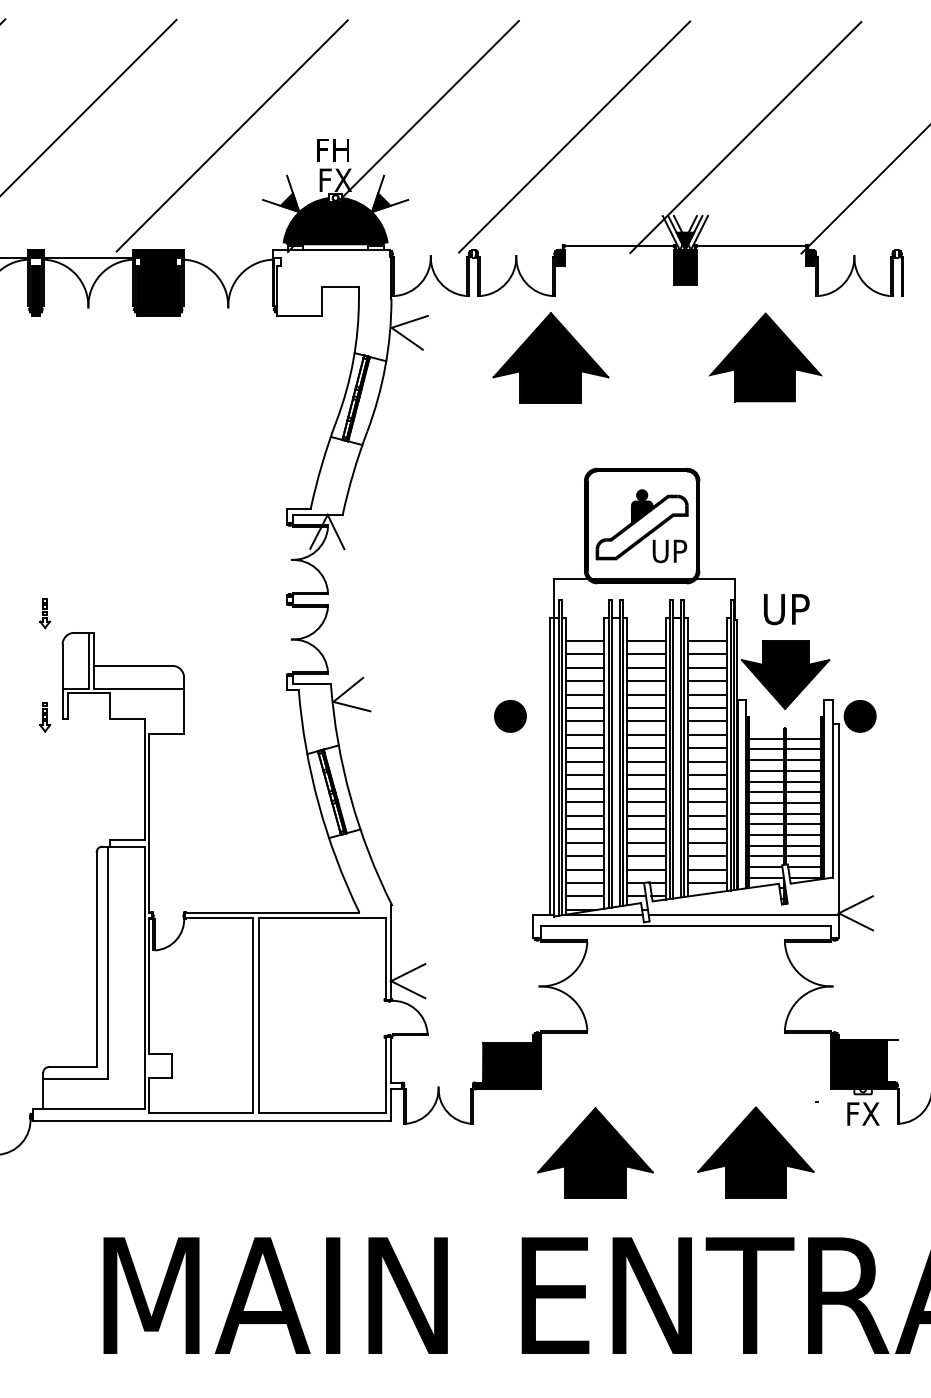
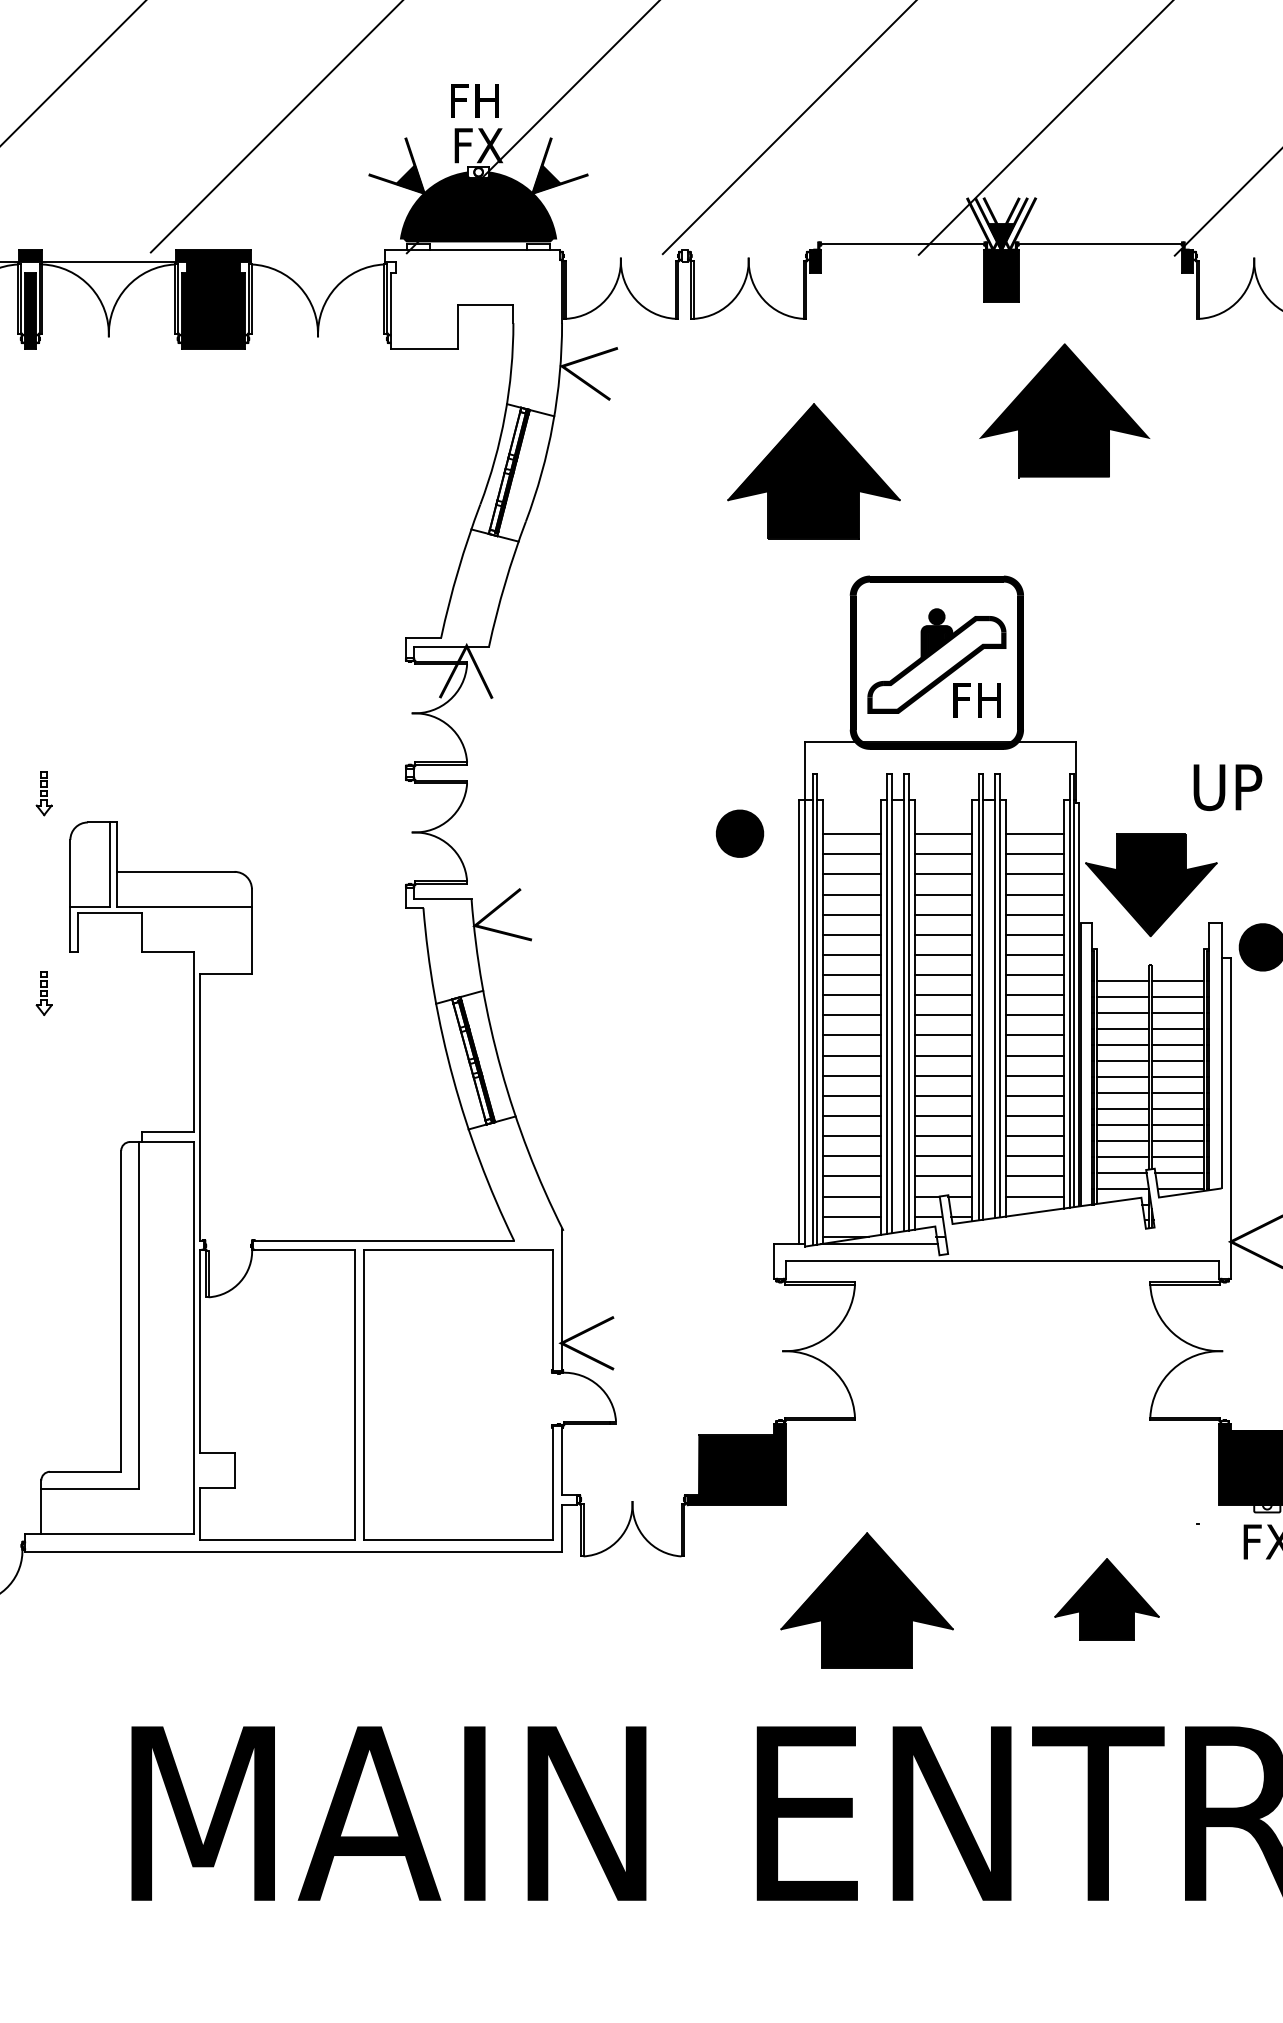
part: (550, 357) -> (813, 470), moved
part: (765, 357) -> (1064, 410), moved
text: (669, 551) -> (977, 700), UP -> FH
text: (786, 609) -> (1227, 787), moved
part: (510, 716) -> (740, 833), moved
part: (45, 717) -> (44, 993), moved
line: (743, 914) -> (1088, 1243), removed
part: (755, 1152) -> (1106, 1599), size x0.6

